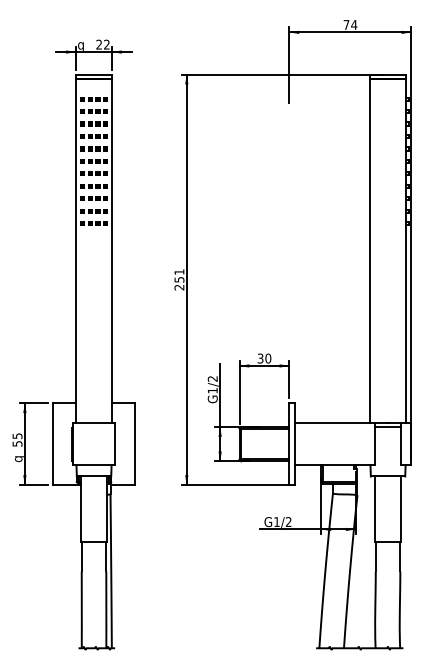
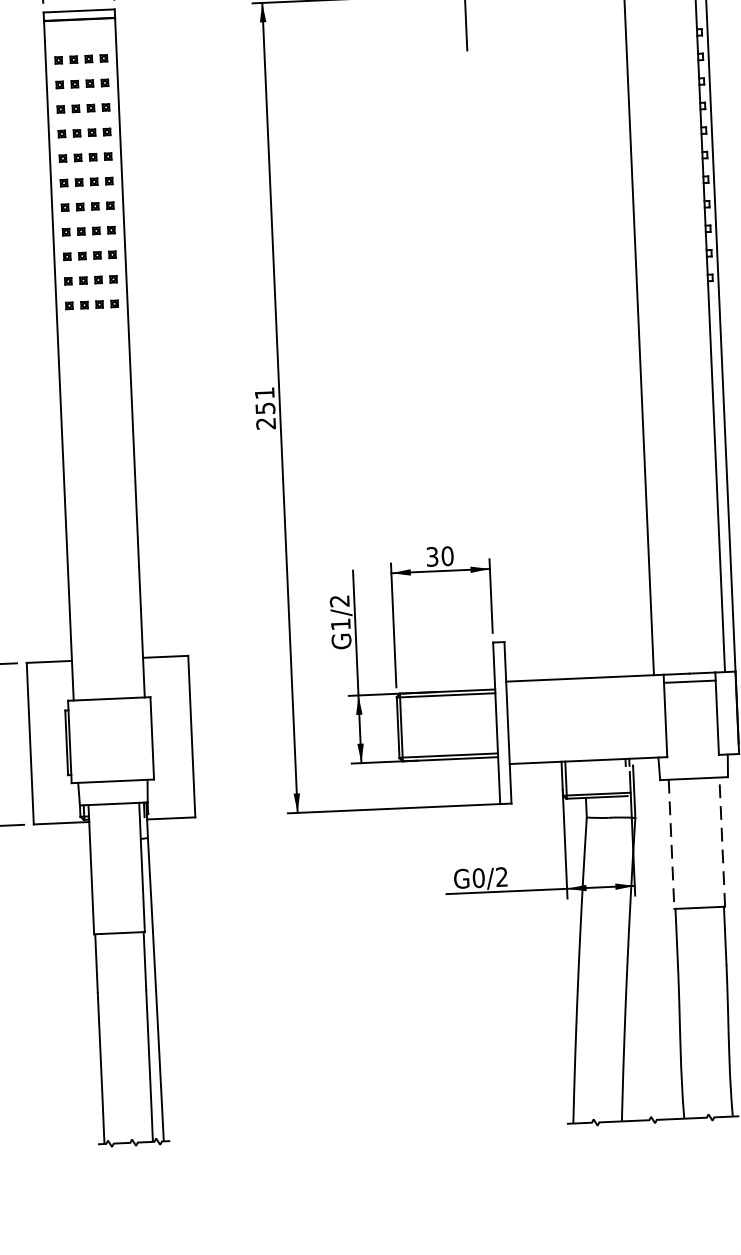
line: (375, 509) -> (672, 844), solid -> dashed
line: (400, 509) -> (721, 842), solid -> dashed
text: (276, 521) -> (477, 877), G1/2 -> G0/2

